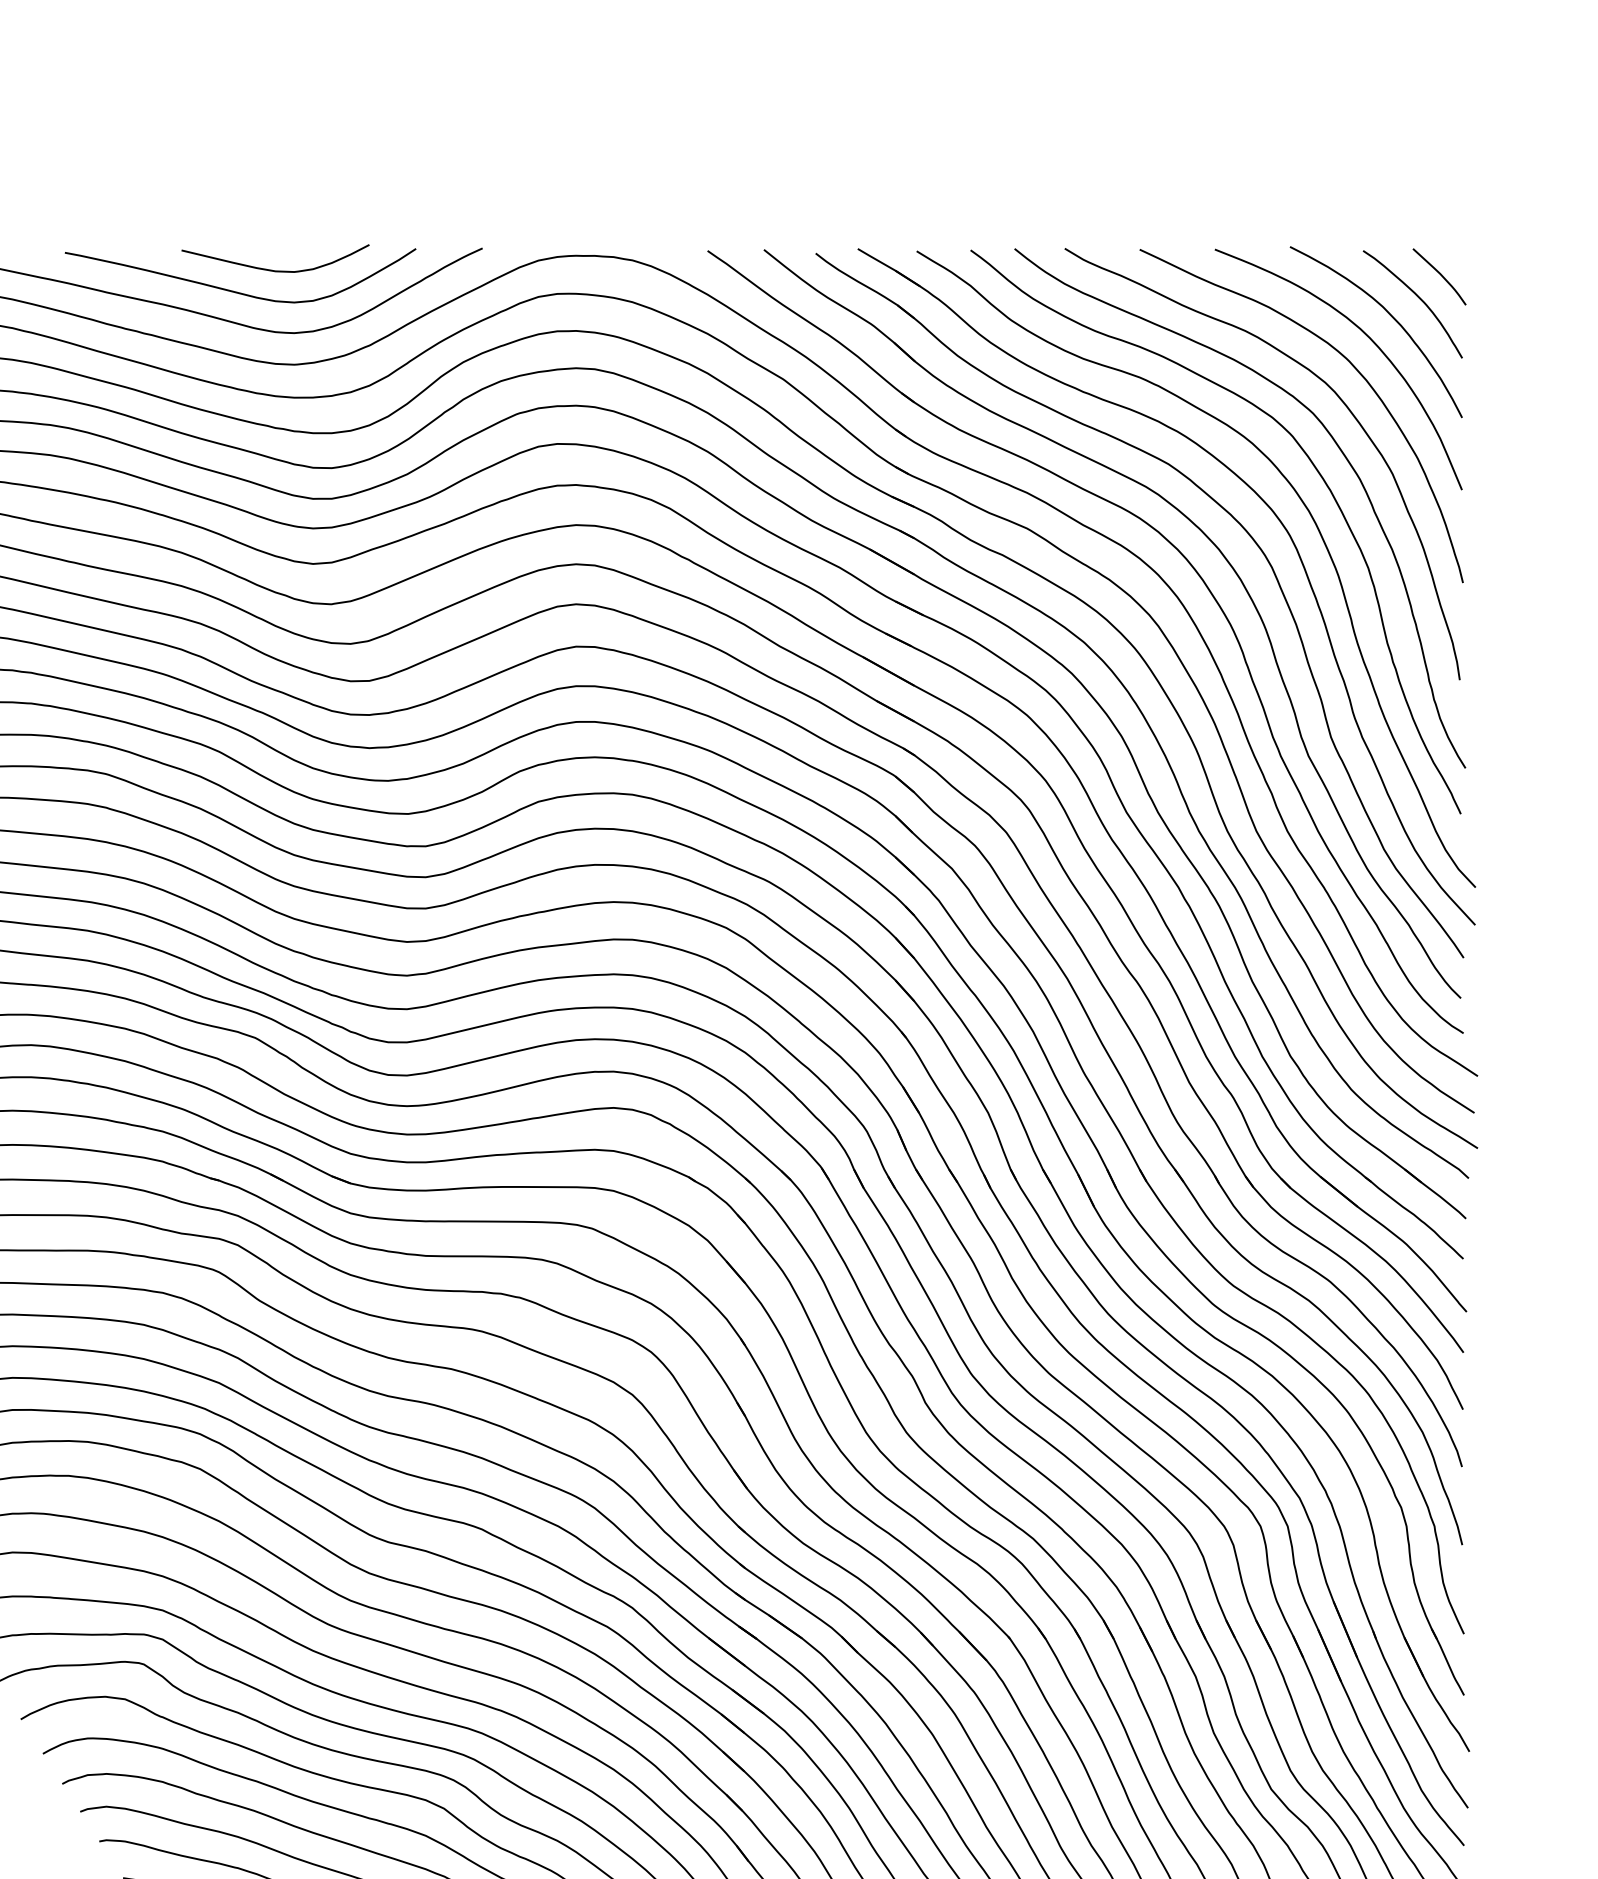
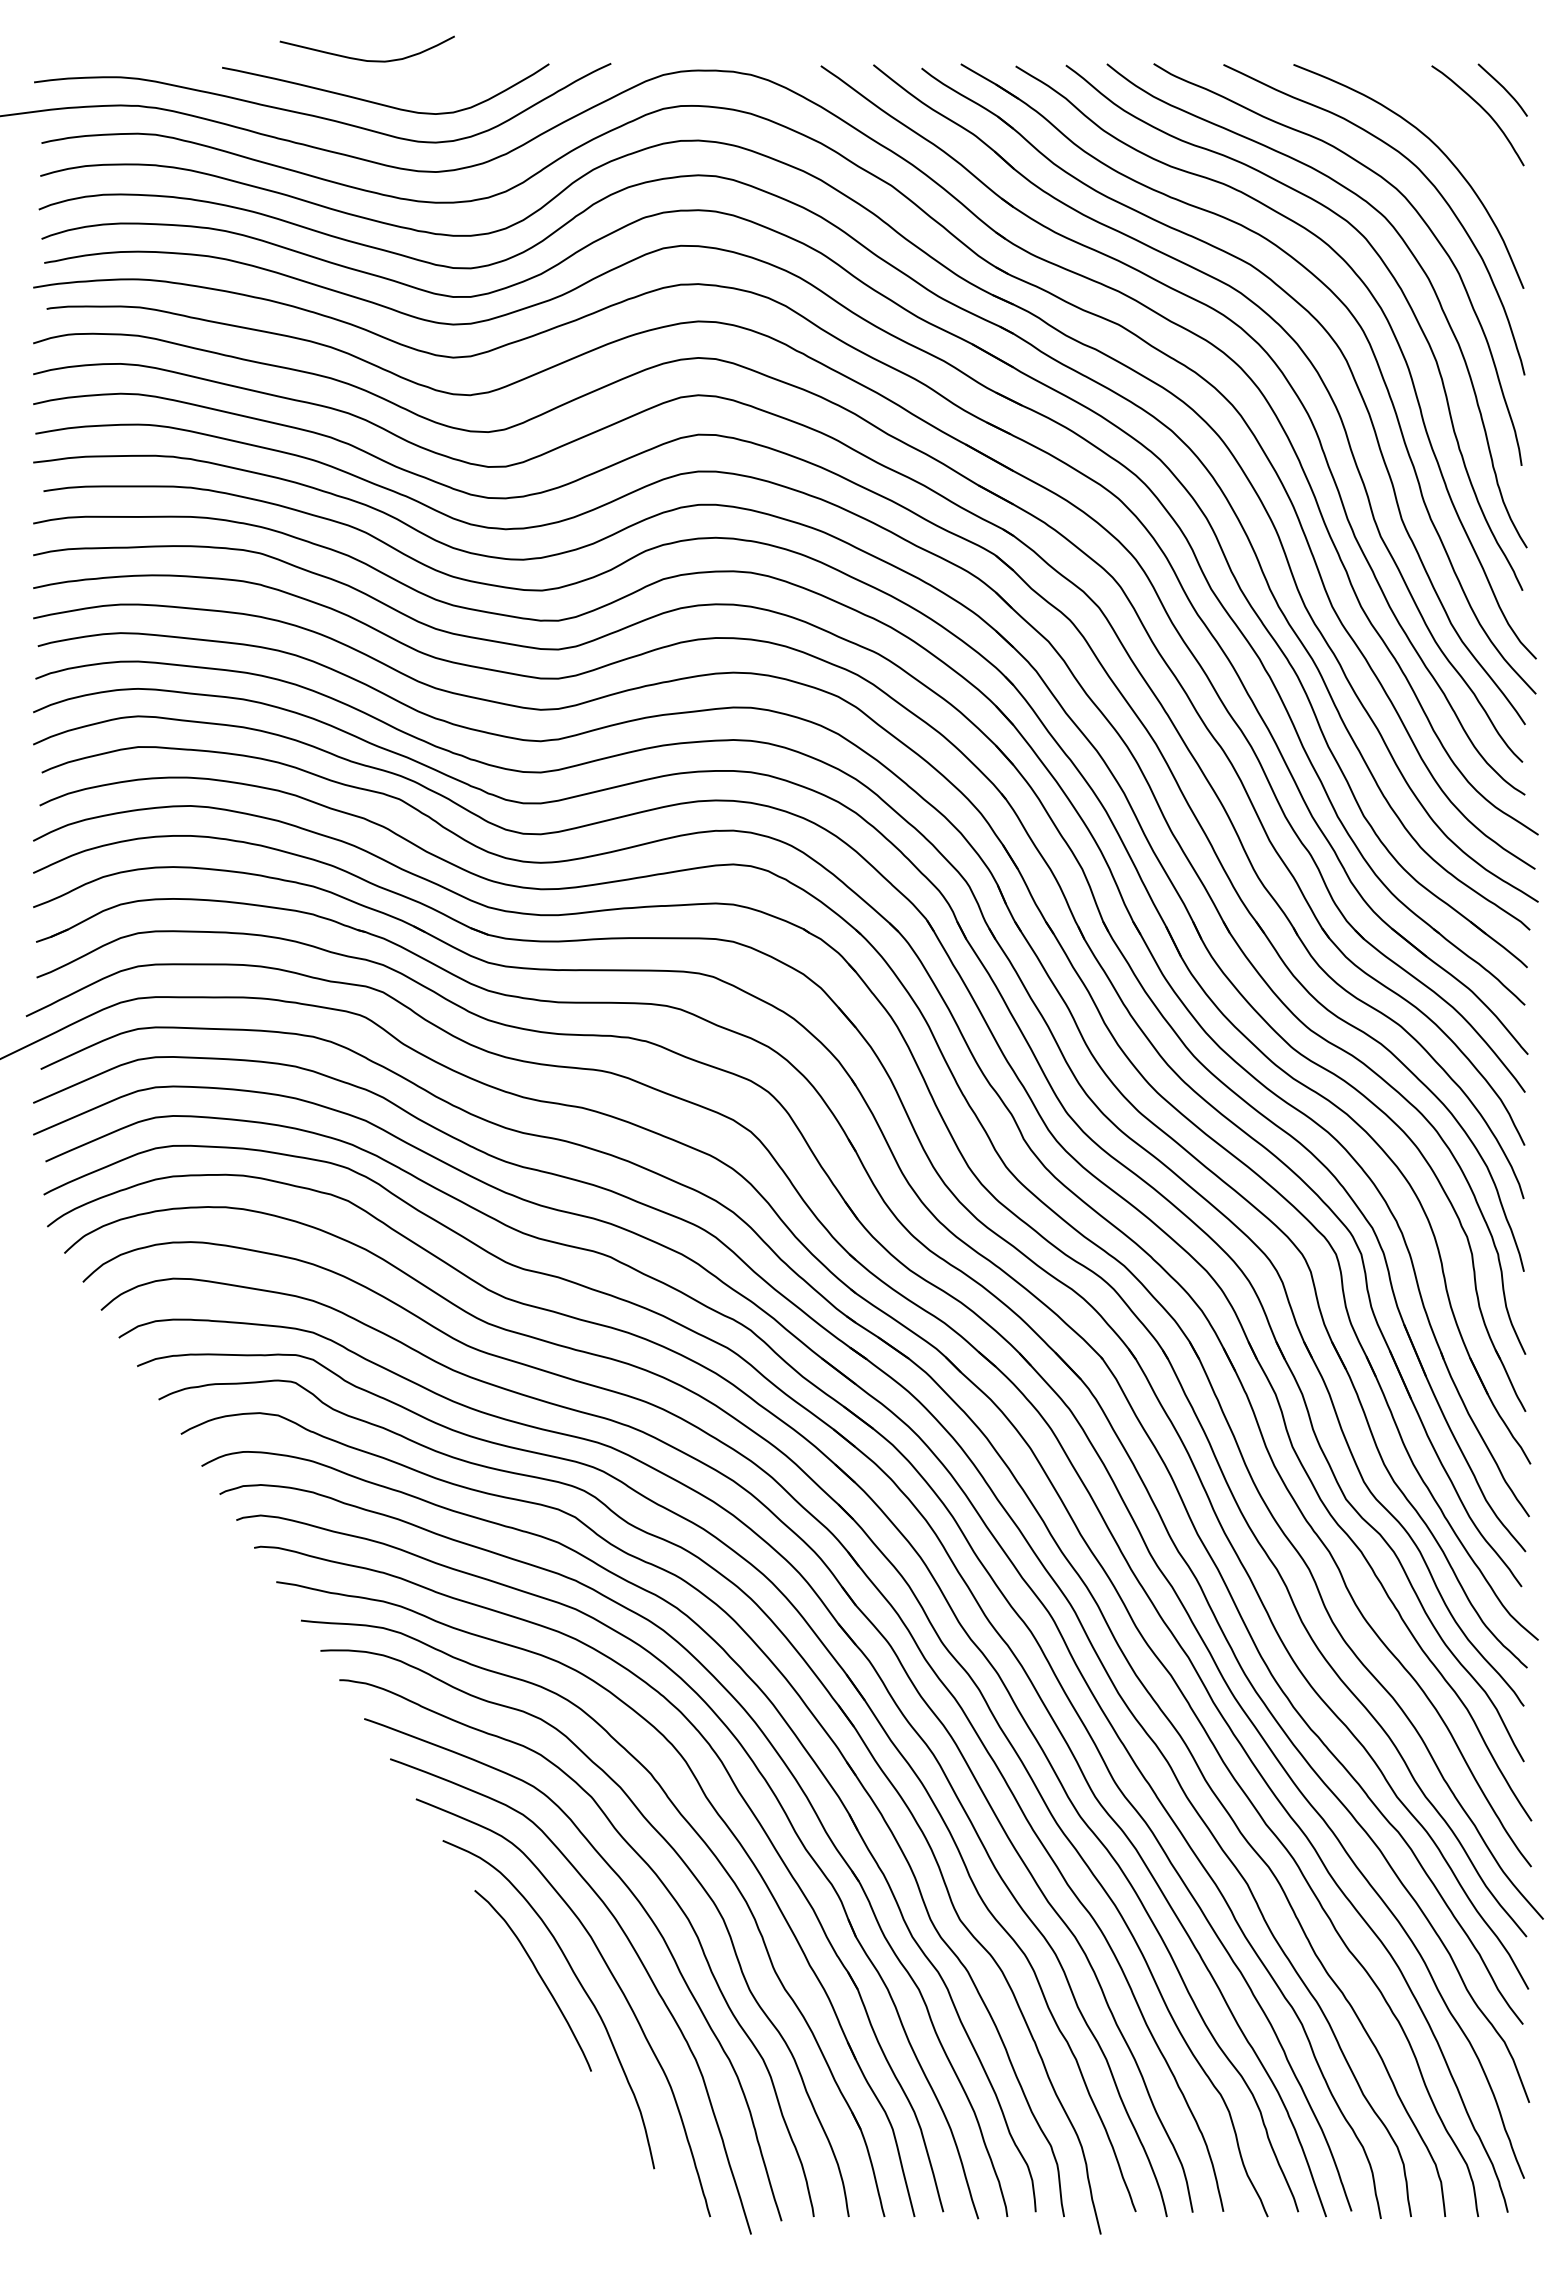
curve: (273, 269) -> (365, 59), moved
curve: (1390, 316) -> (1457, 127), removed

